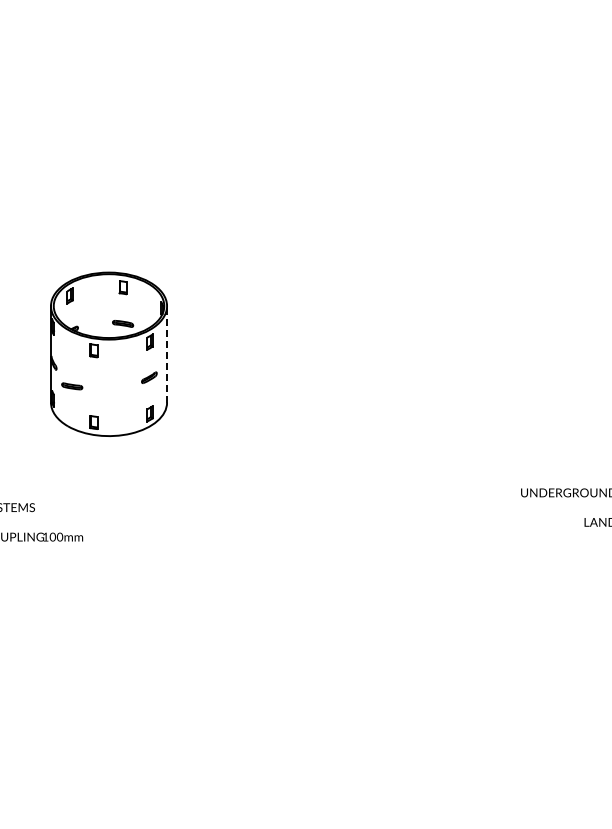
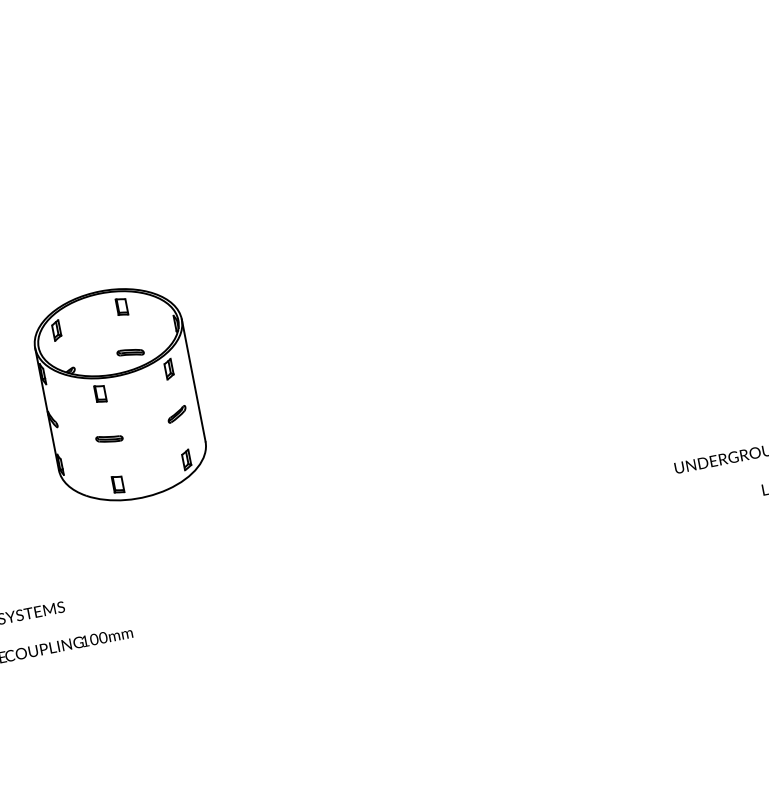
line: (167, 353) -> (194, 379), dashed -> solid
part: (72, 386) -> (109, 438), moved

